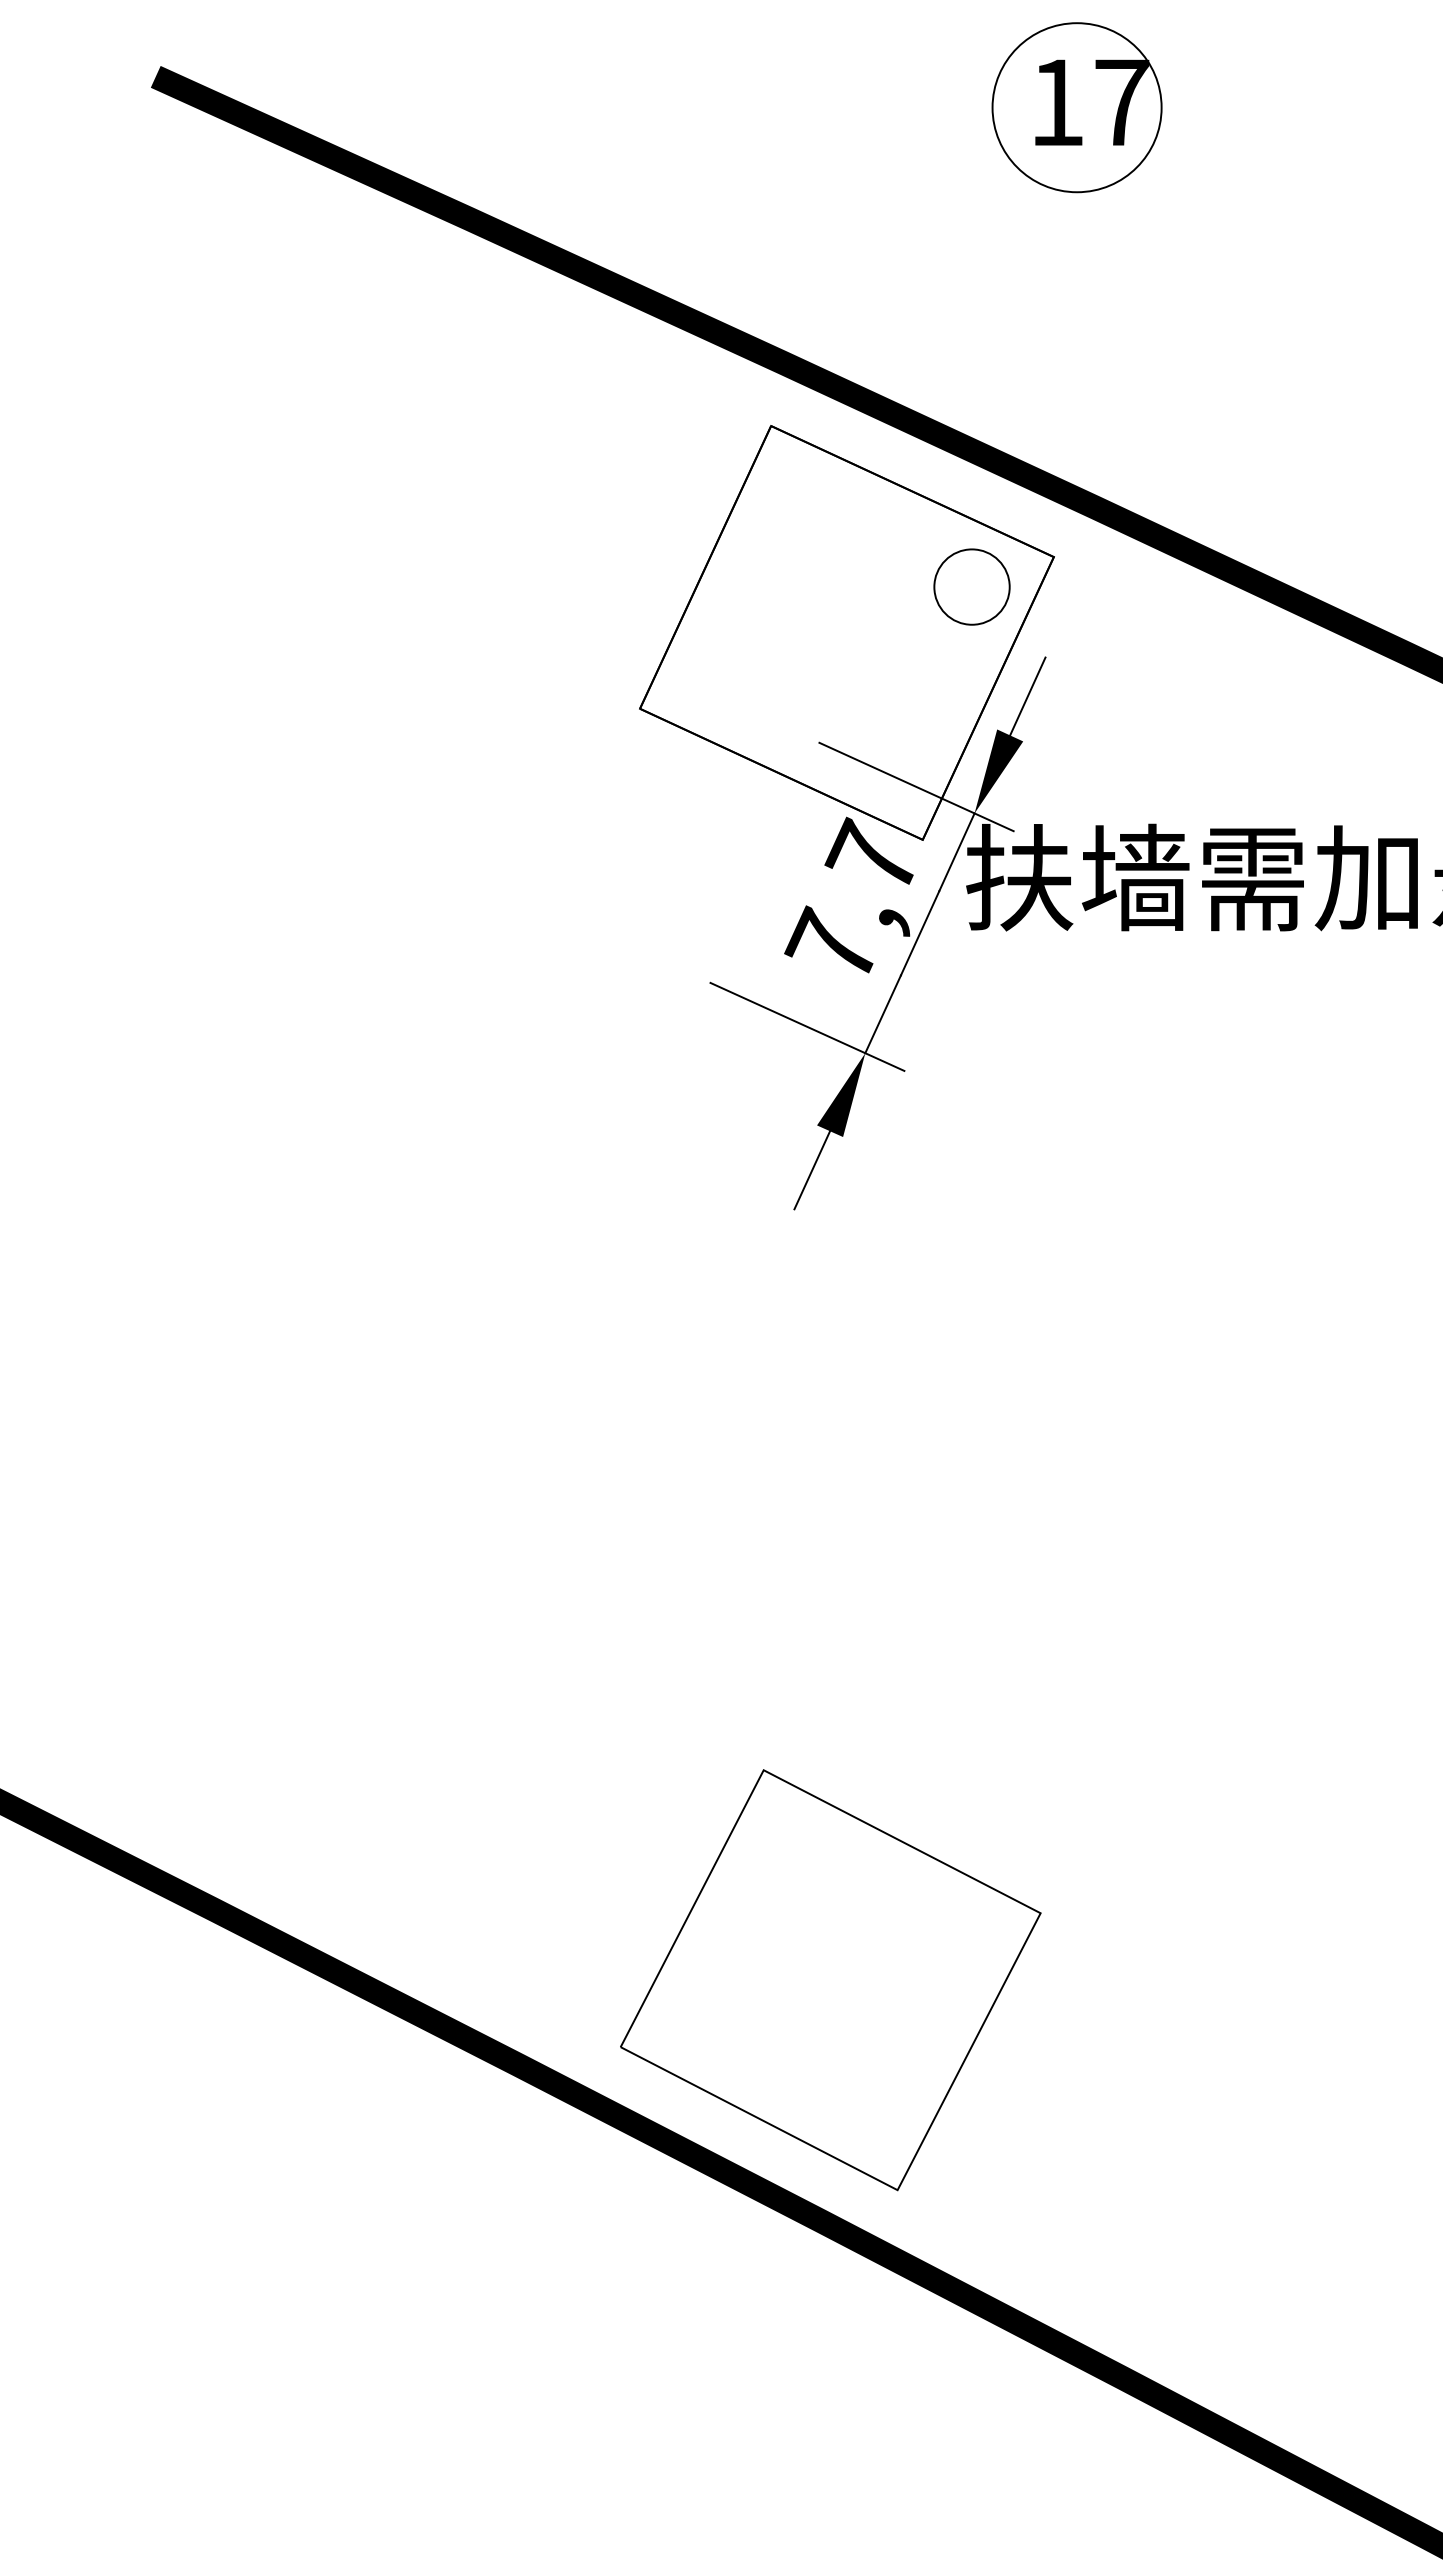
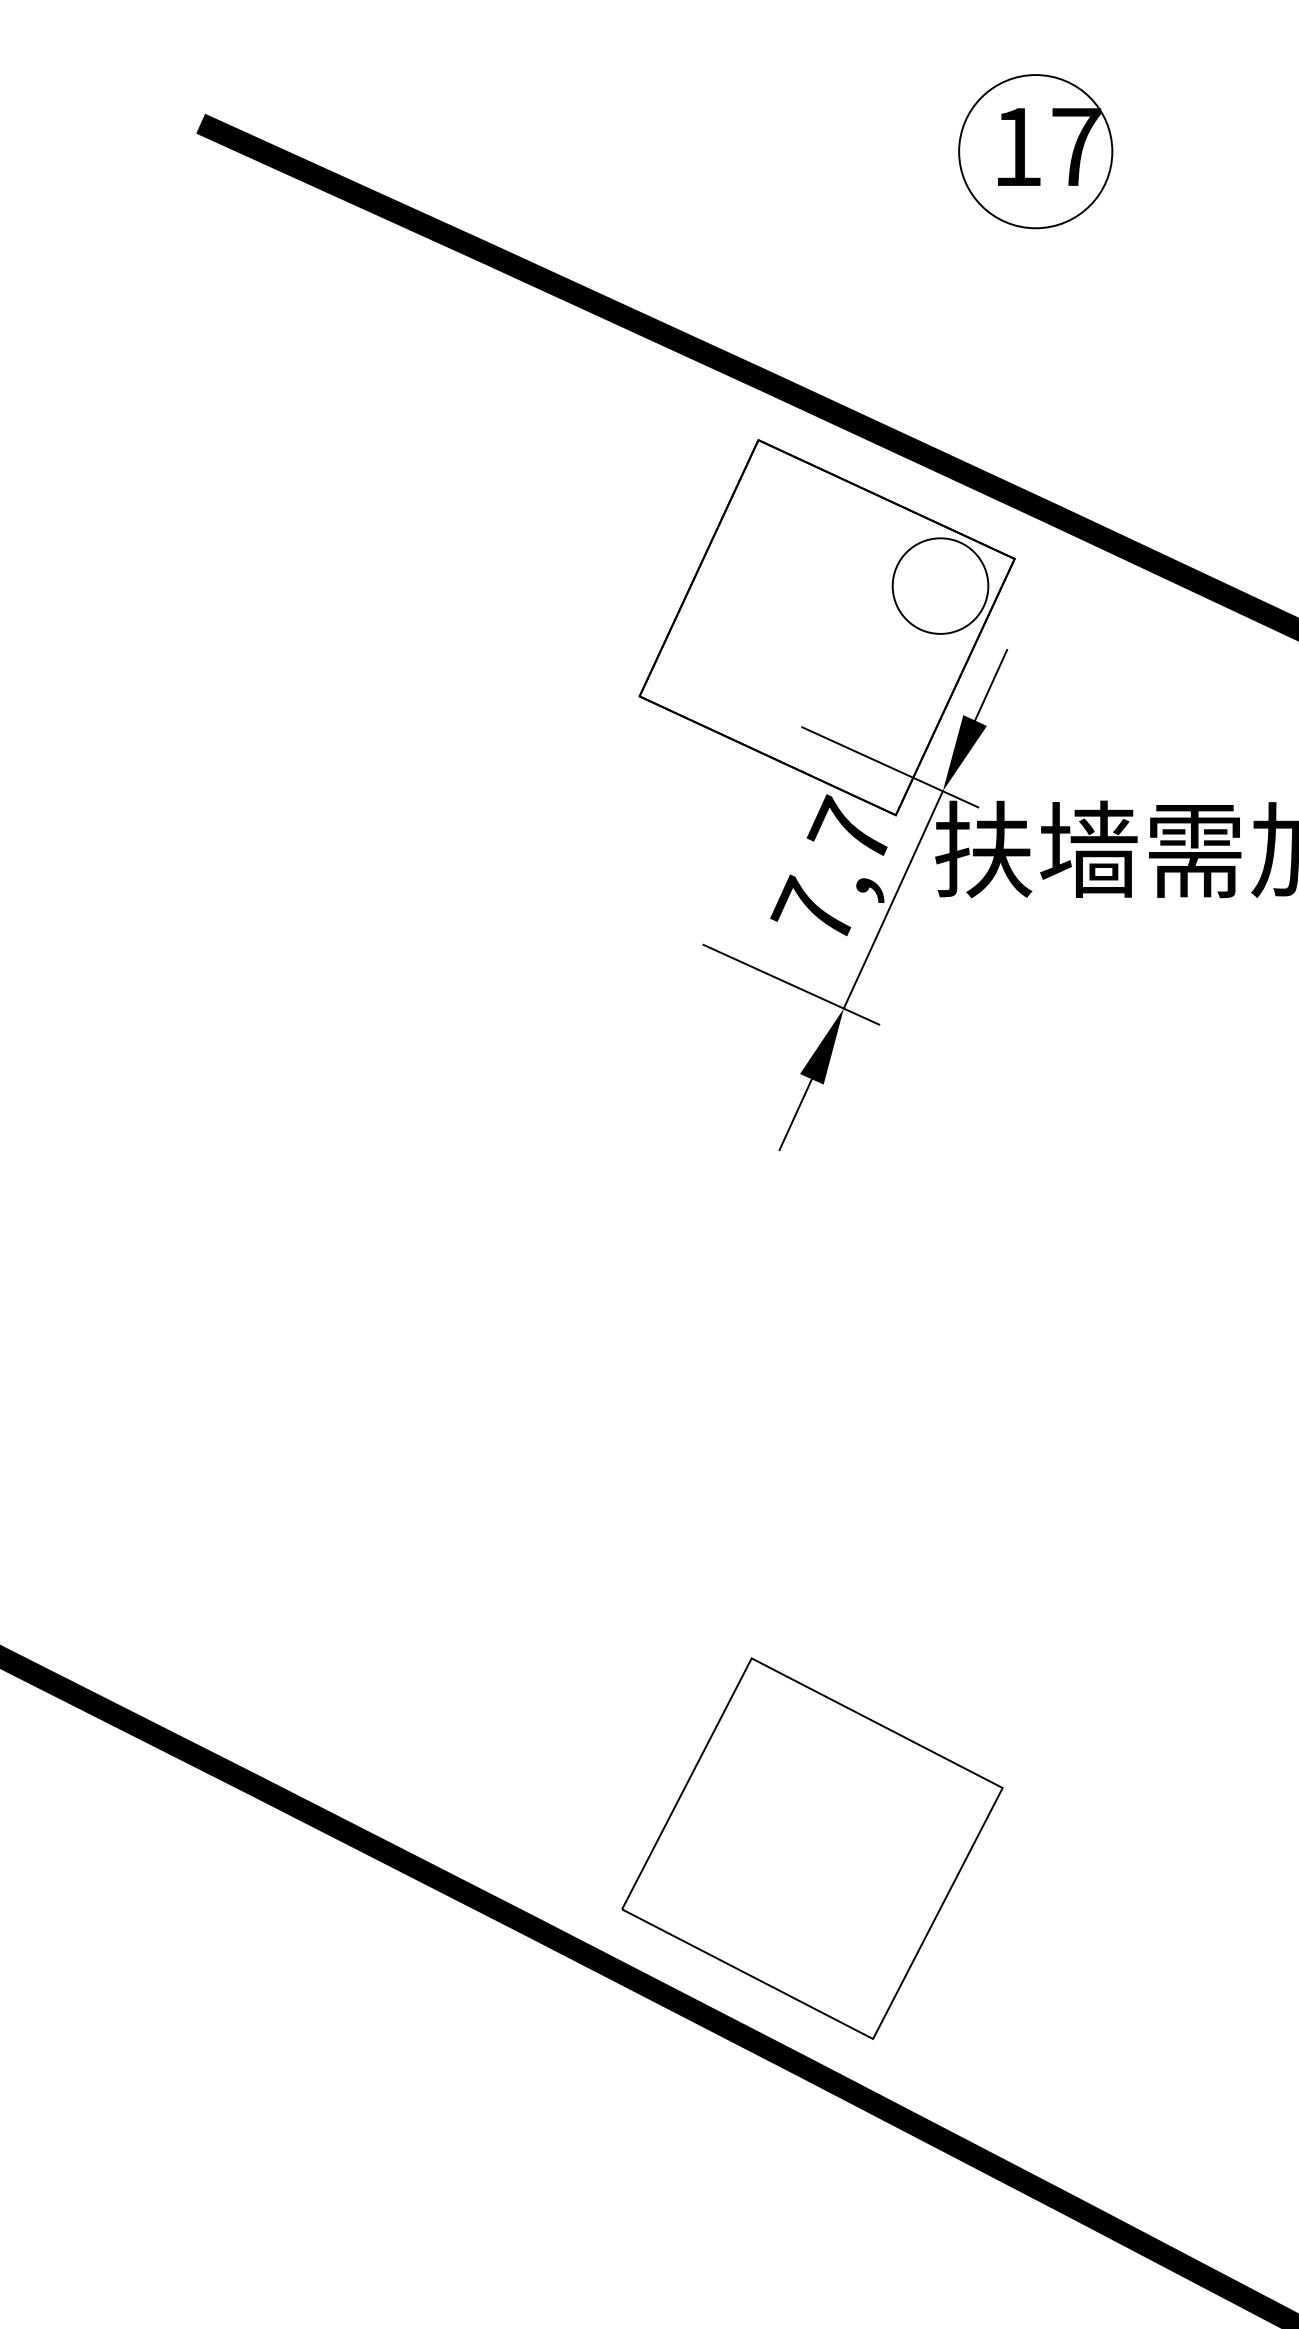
circle: (971, 586) -> (940, 585), size x1.4

